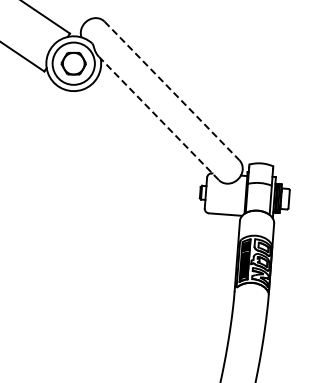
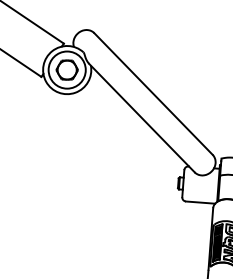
line: (172, 90) -> (153, 93), dashed -> solid
line: (159, 118) -> (142, 118), dashed -> solid

